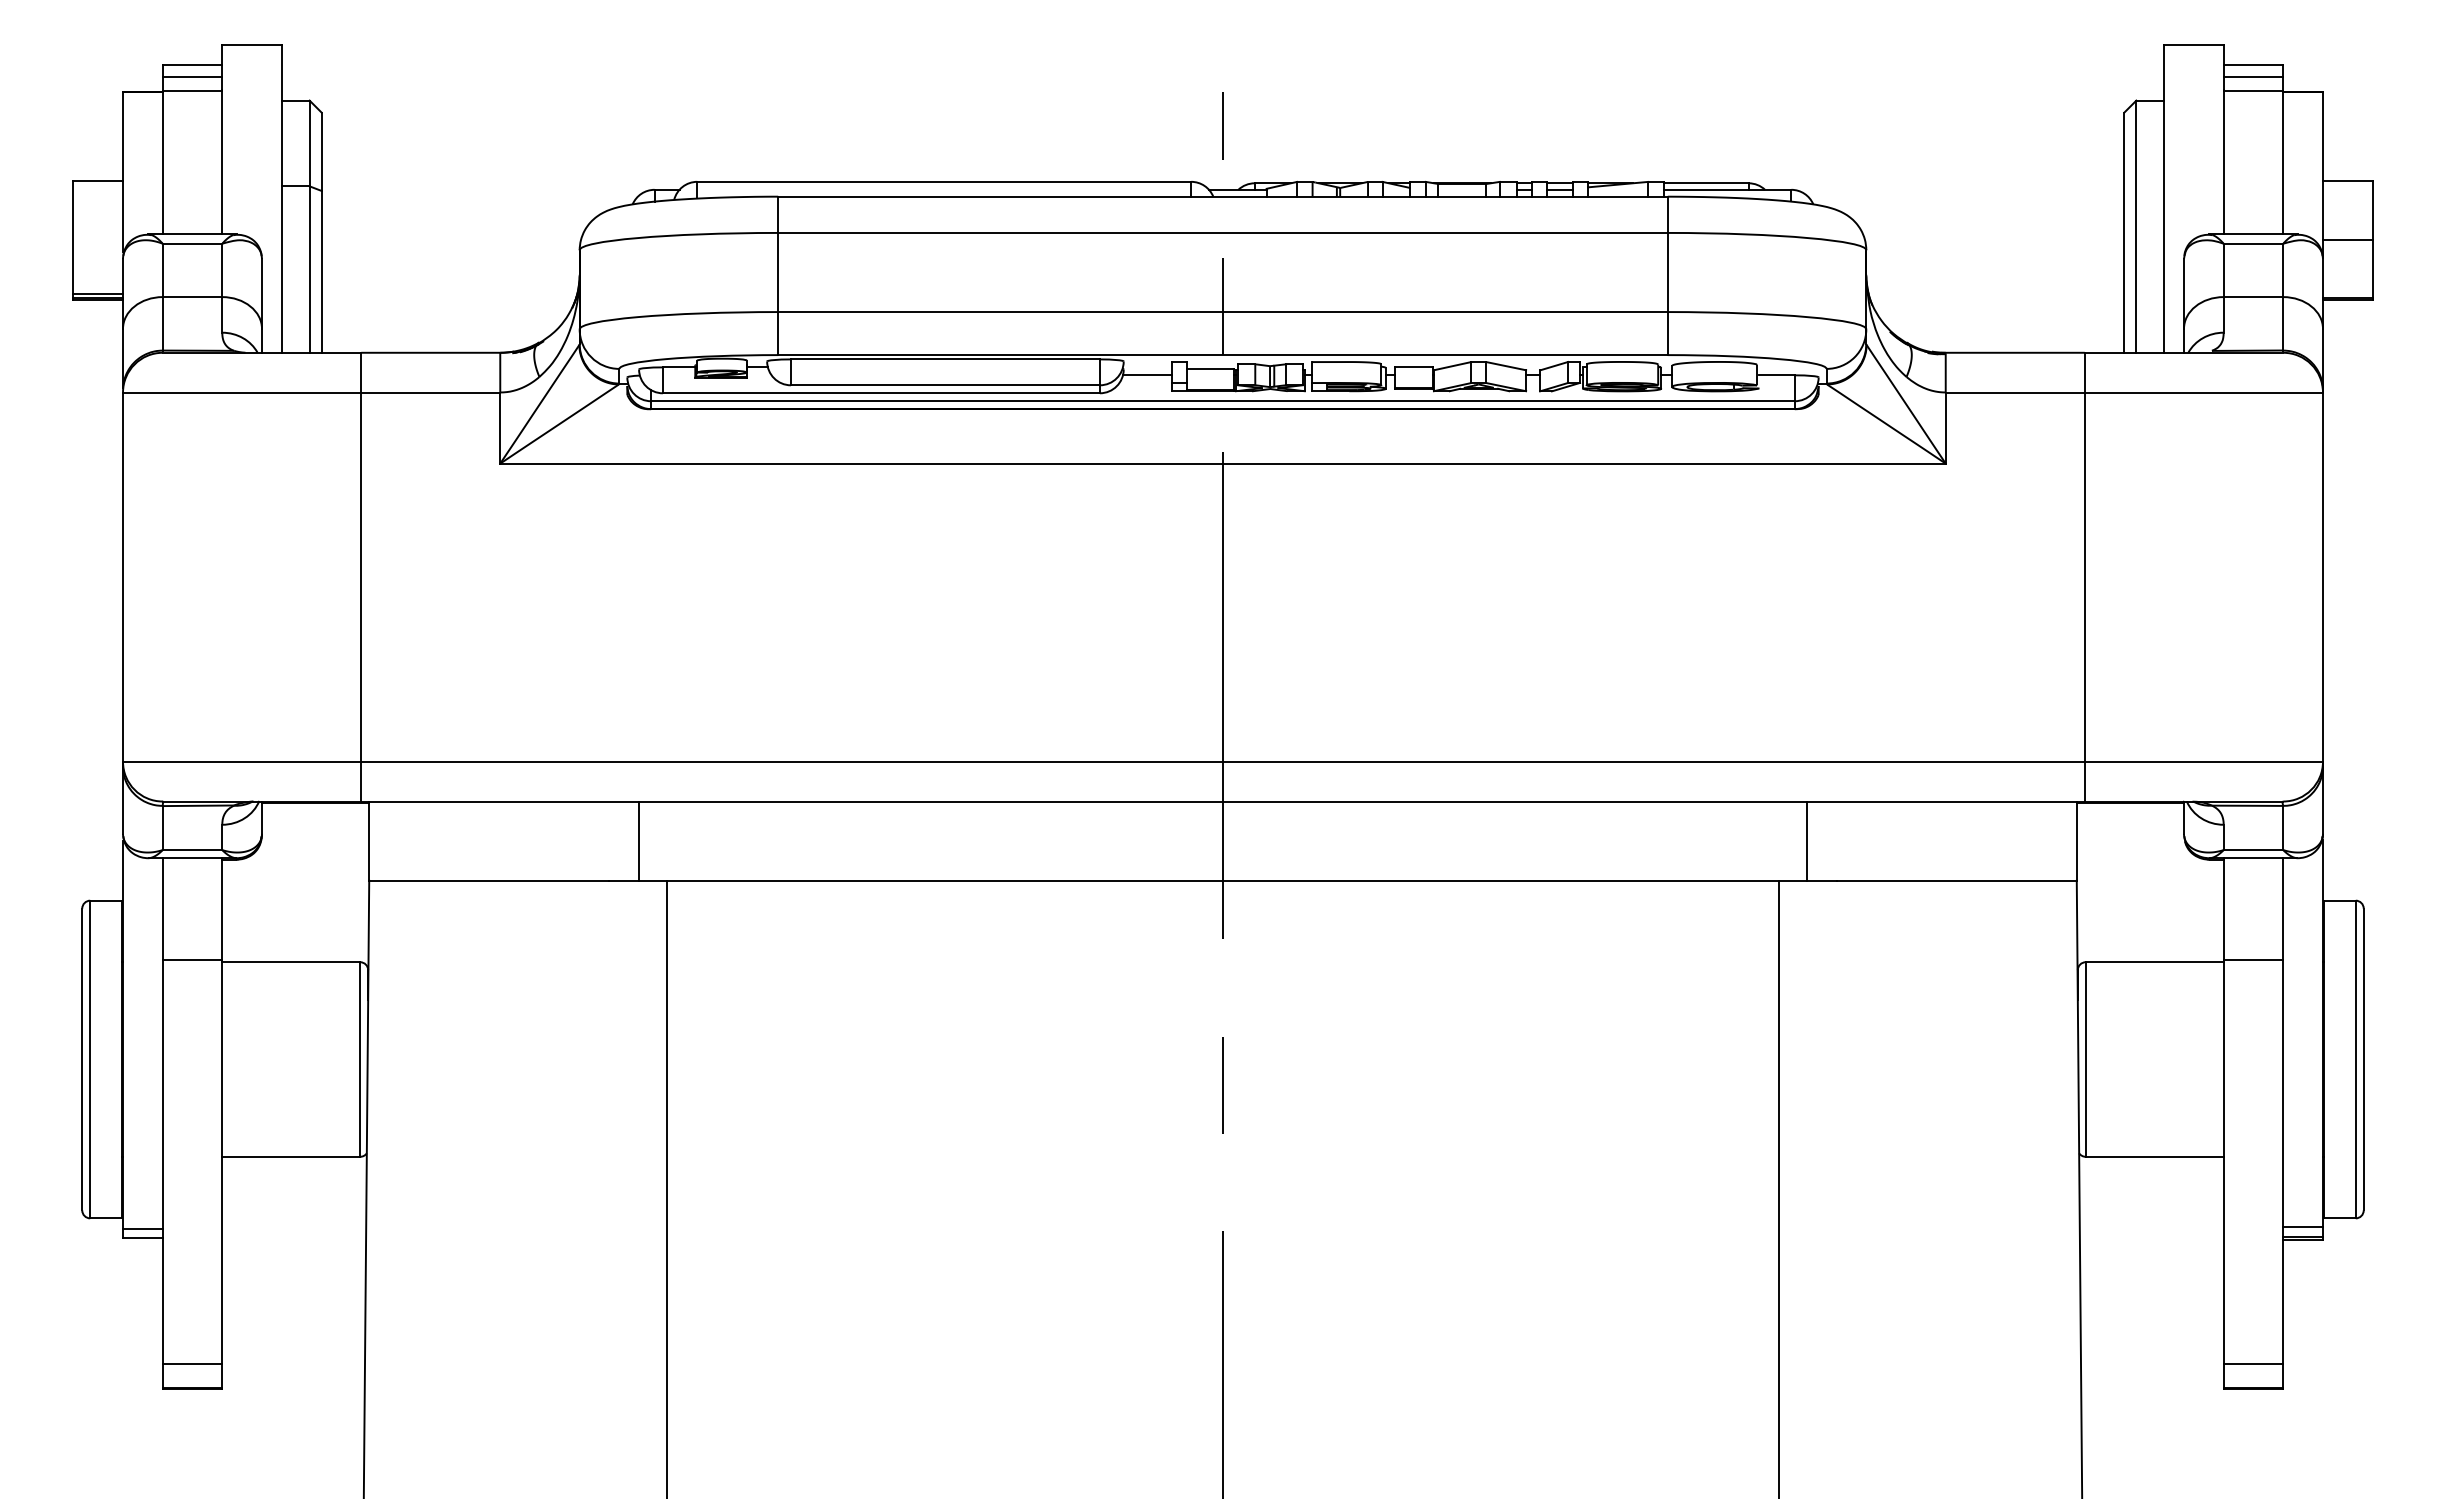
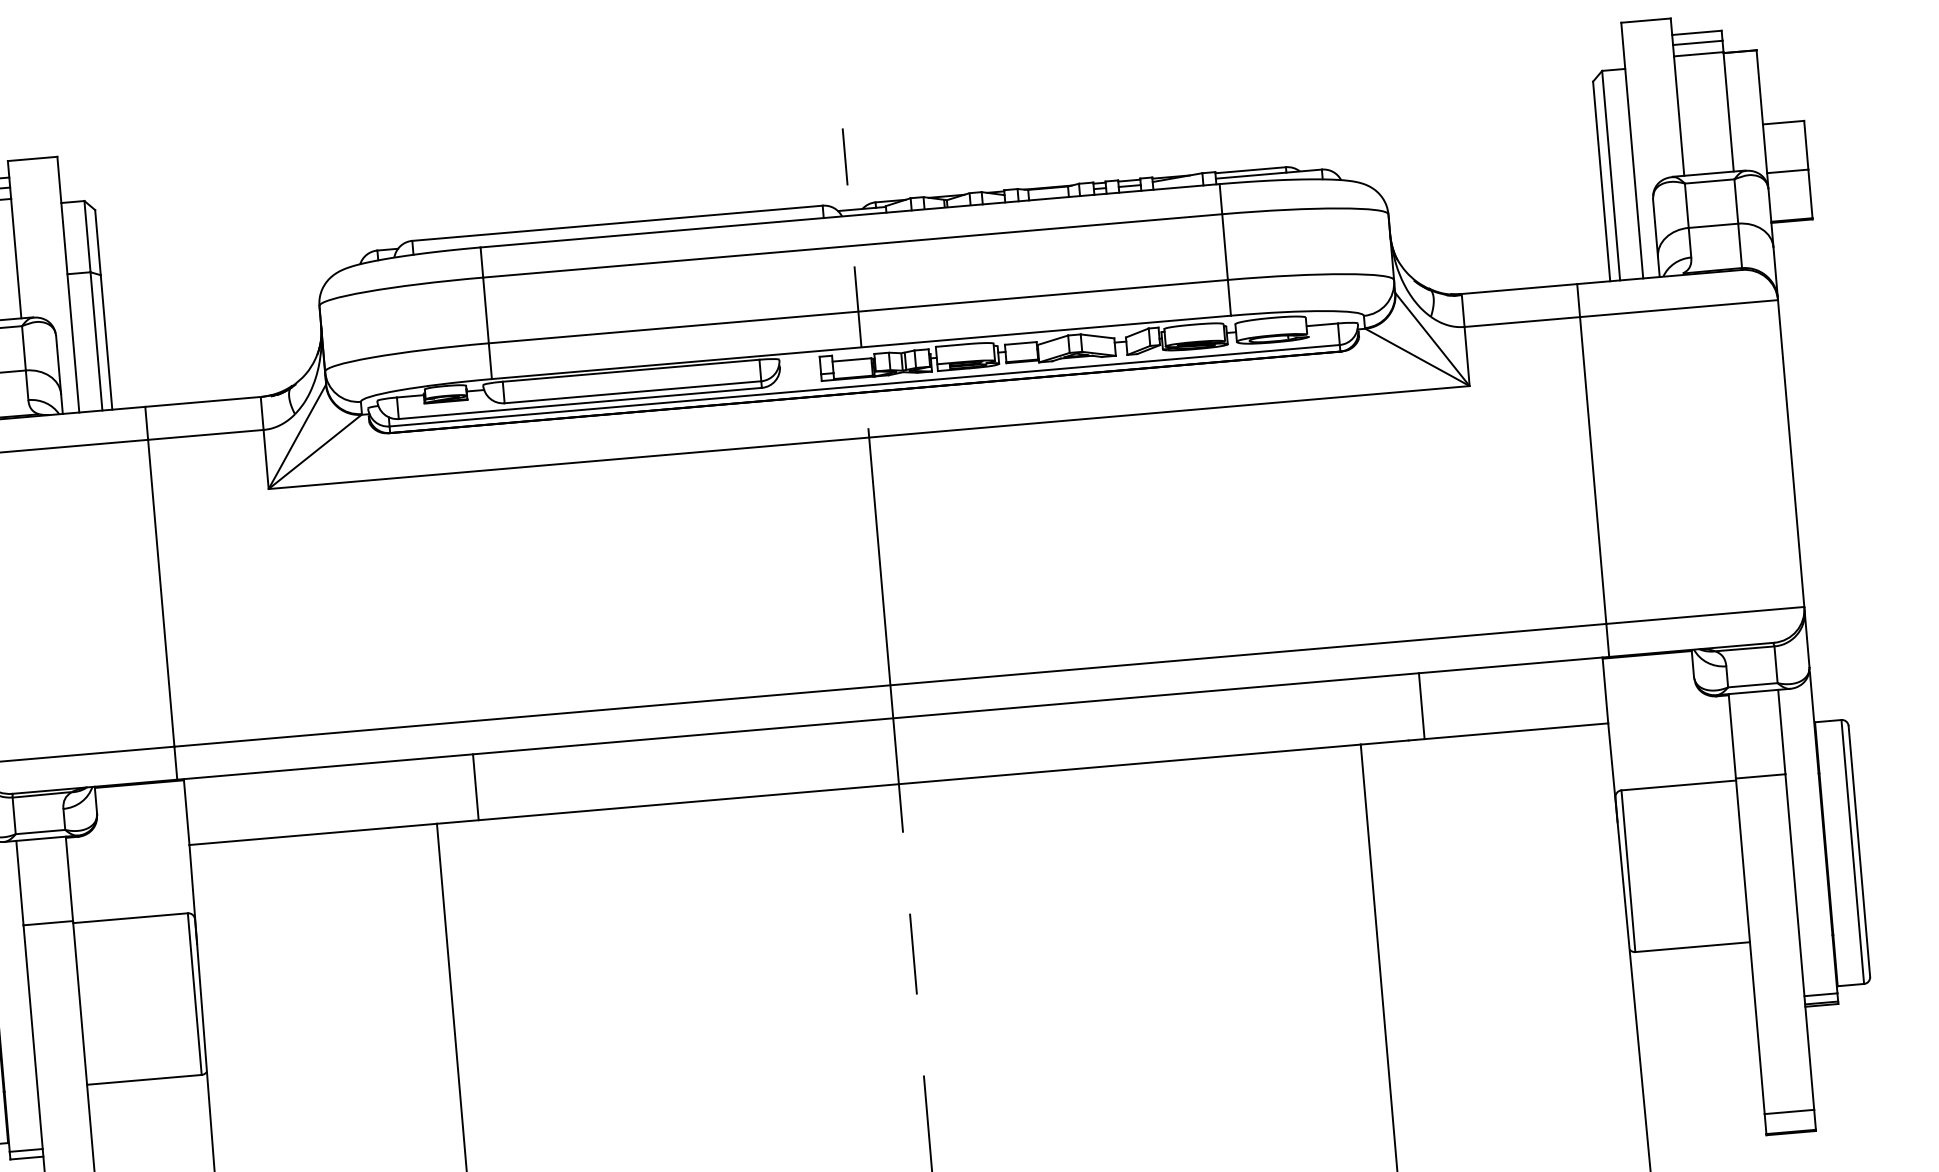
line: (1147, 375) -> (800, 369), removed
line: (639, 840) -> (476, 786), moved
line: (1806, 840) -> (1421, 705), moved

